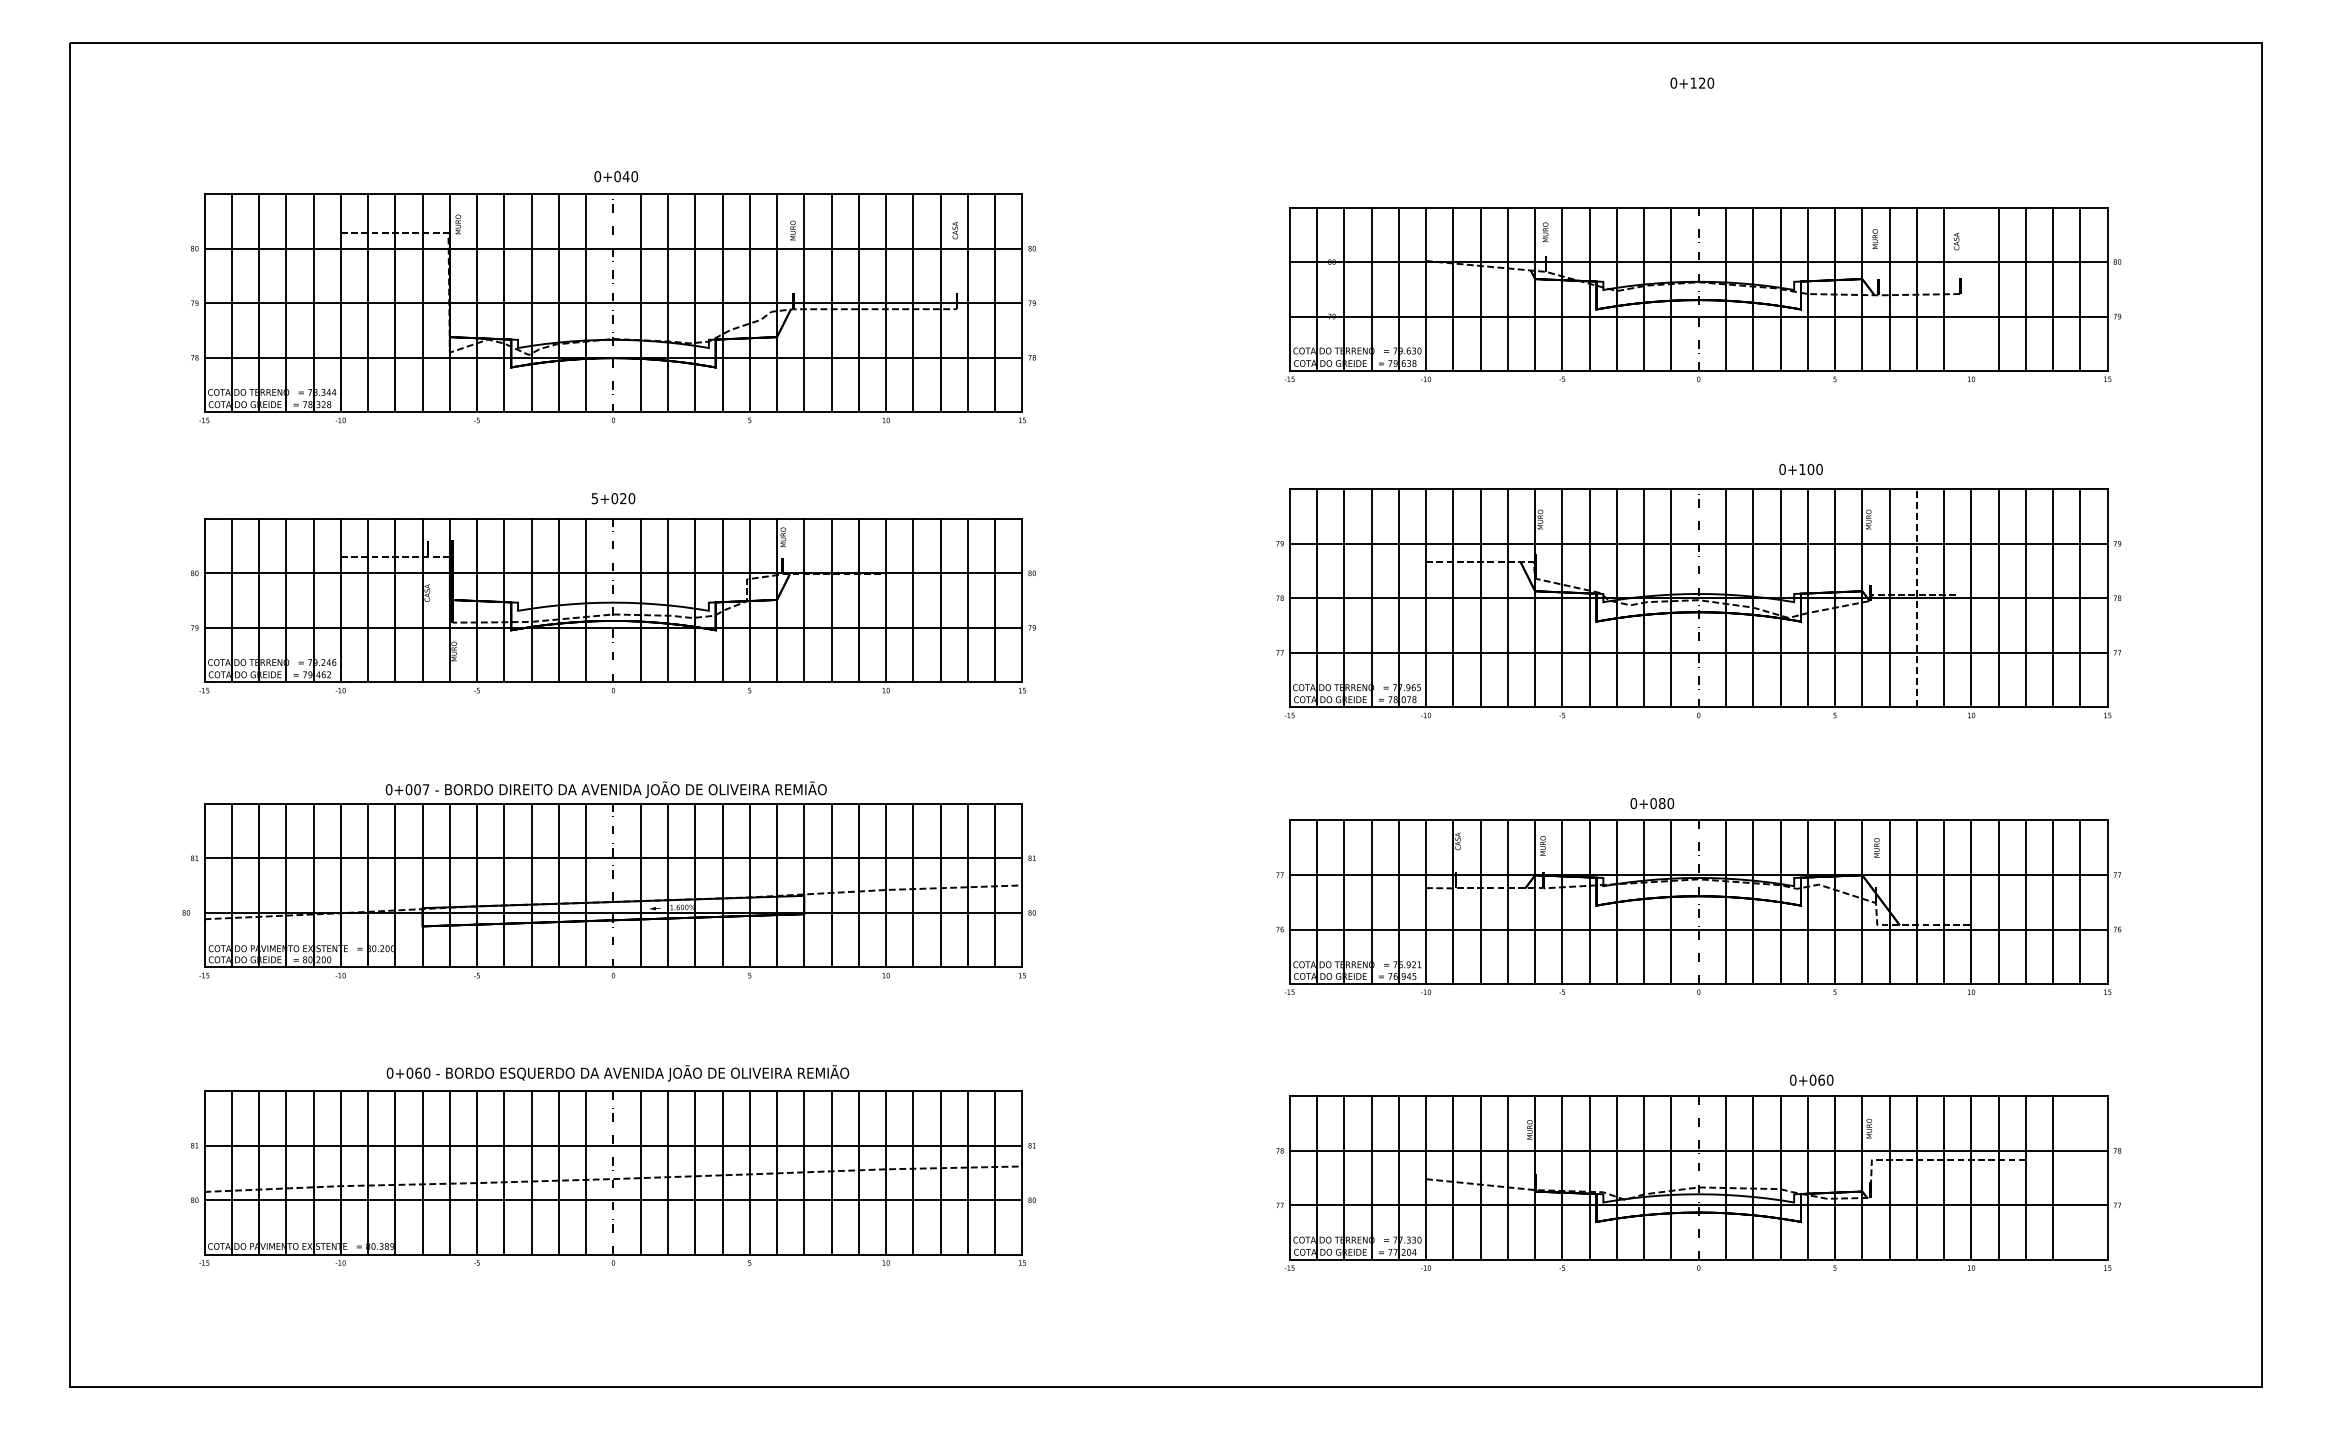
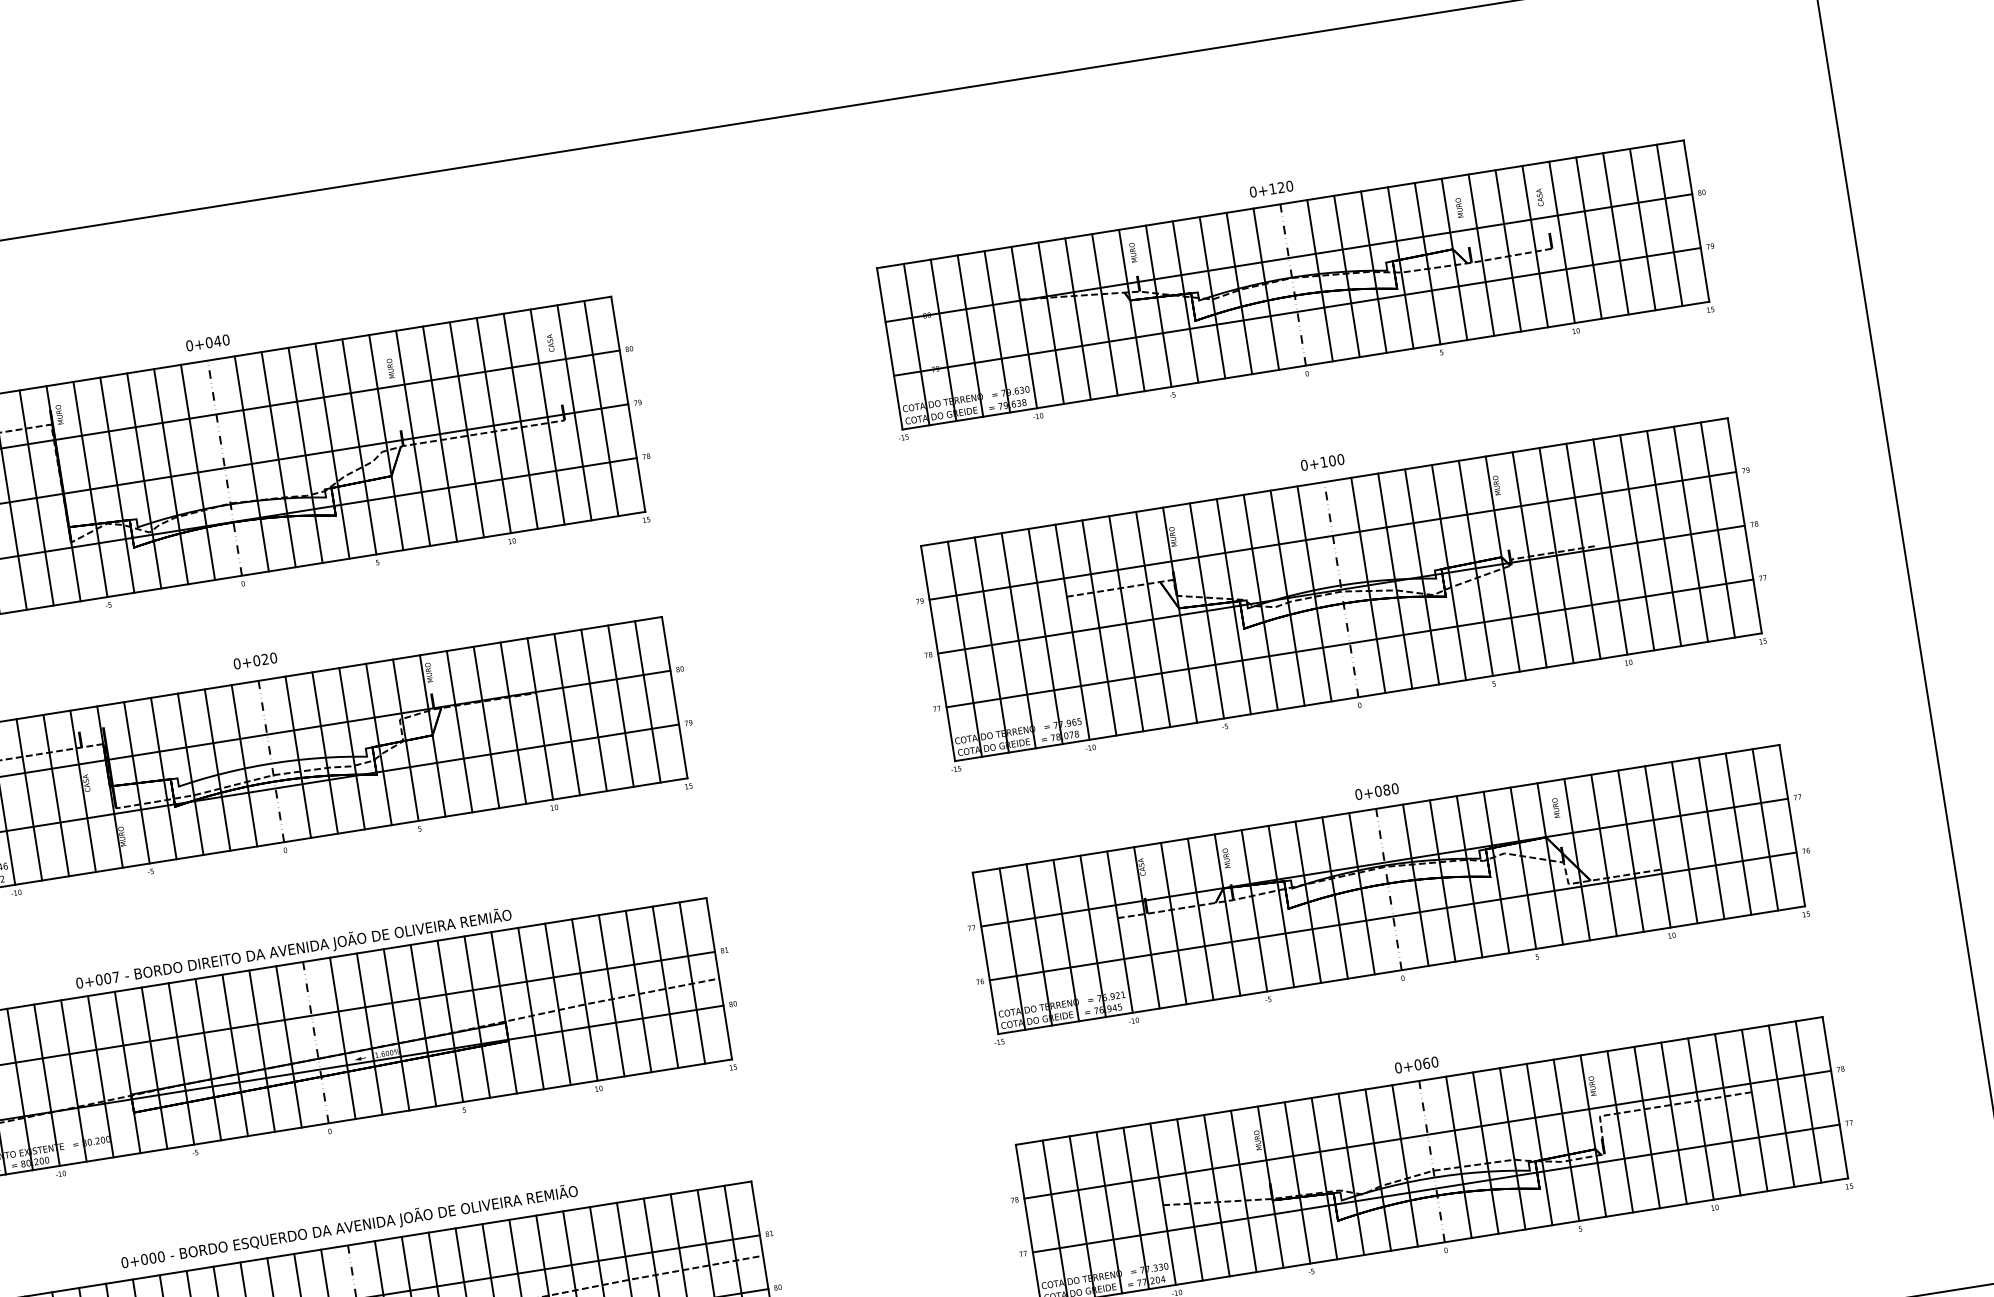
text: (1692, 82) -> (1271, 188), moved
line: (1971, 289) -> (1562, 242), added
text: (1800, 469) -> (1322, 462), moved
text: (594, 498) -> (236, 663), 5+020 -> 0+020
line: (1916, 597) -> (1556, 554), dashed -> solid
text: (1652, 803) -> (1377, 791), moved
text: (418, 1072) -> (152, 1257), 0+060 -> 0+000
text: (1811, 1079) -> (1416, 1064), moved
line: (2080, 1177) -> (1808, 1101), added

